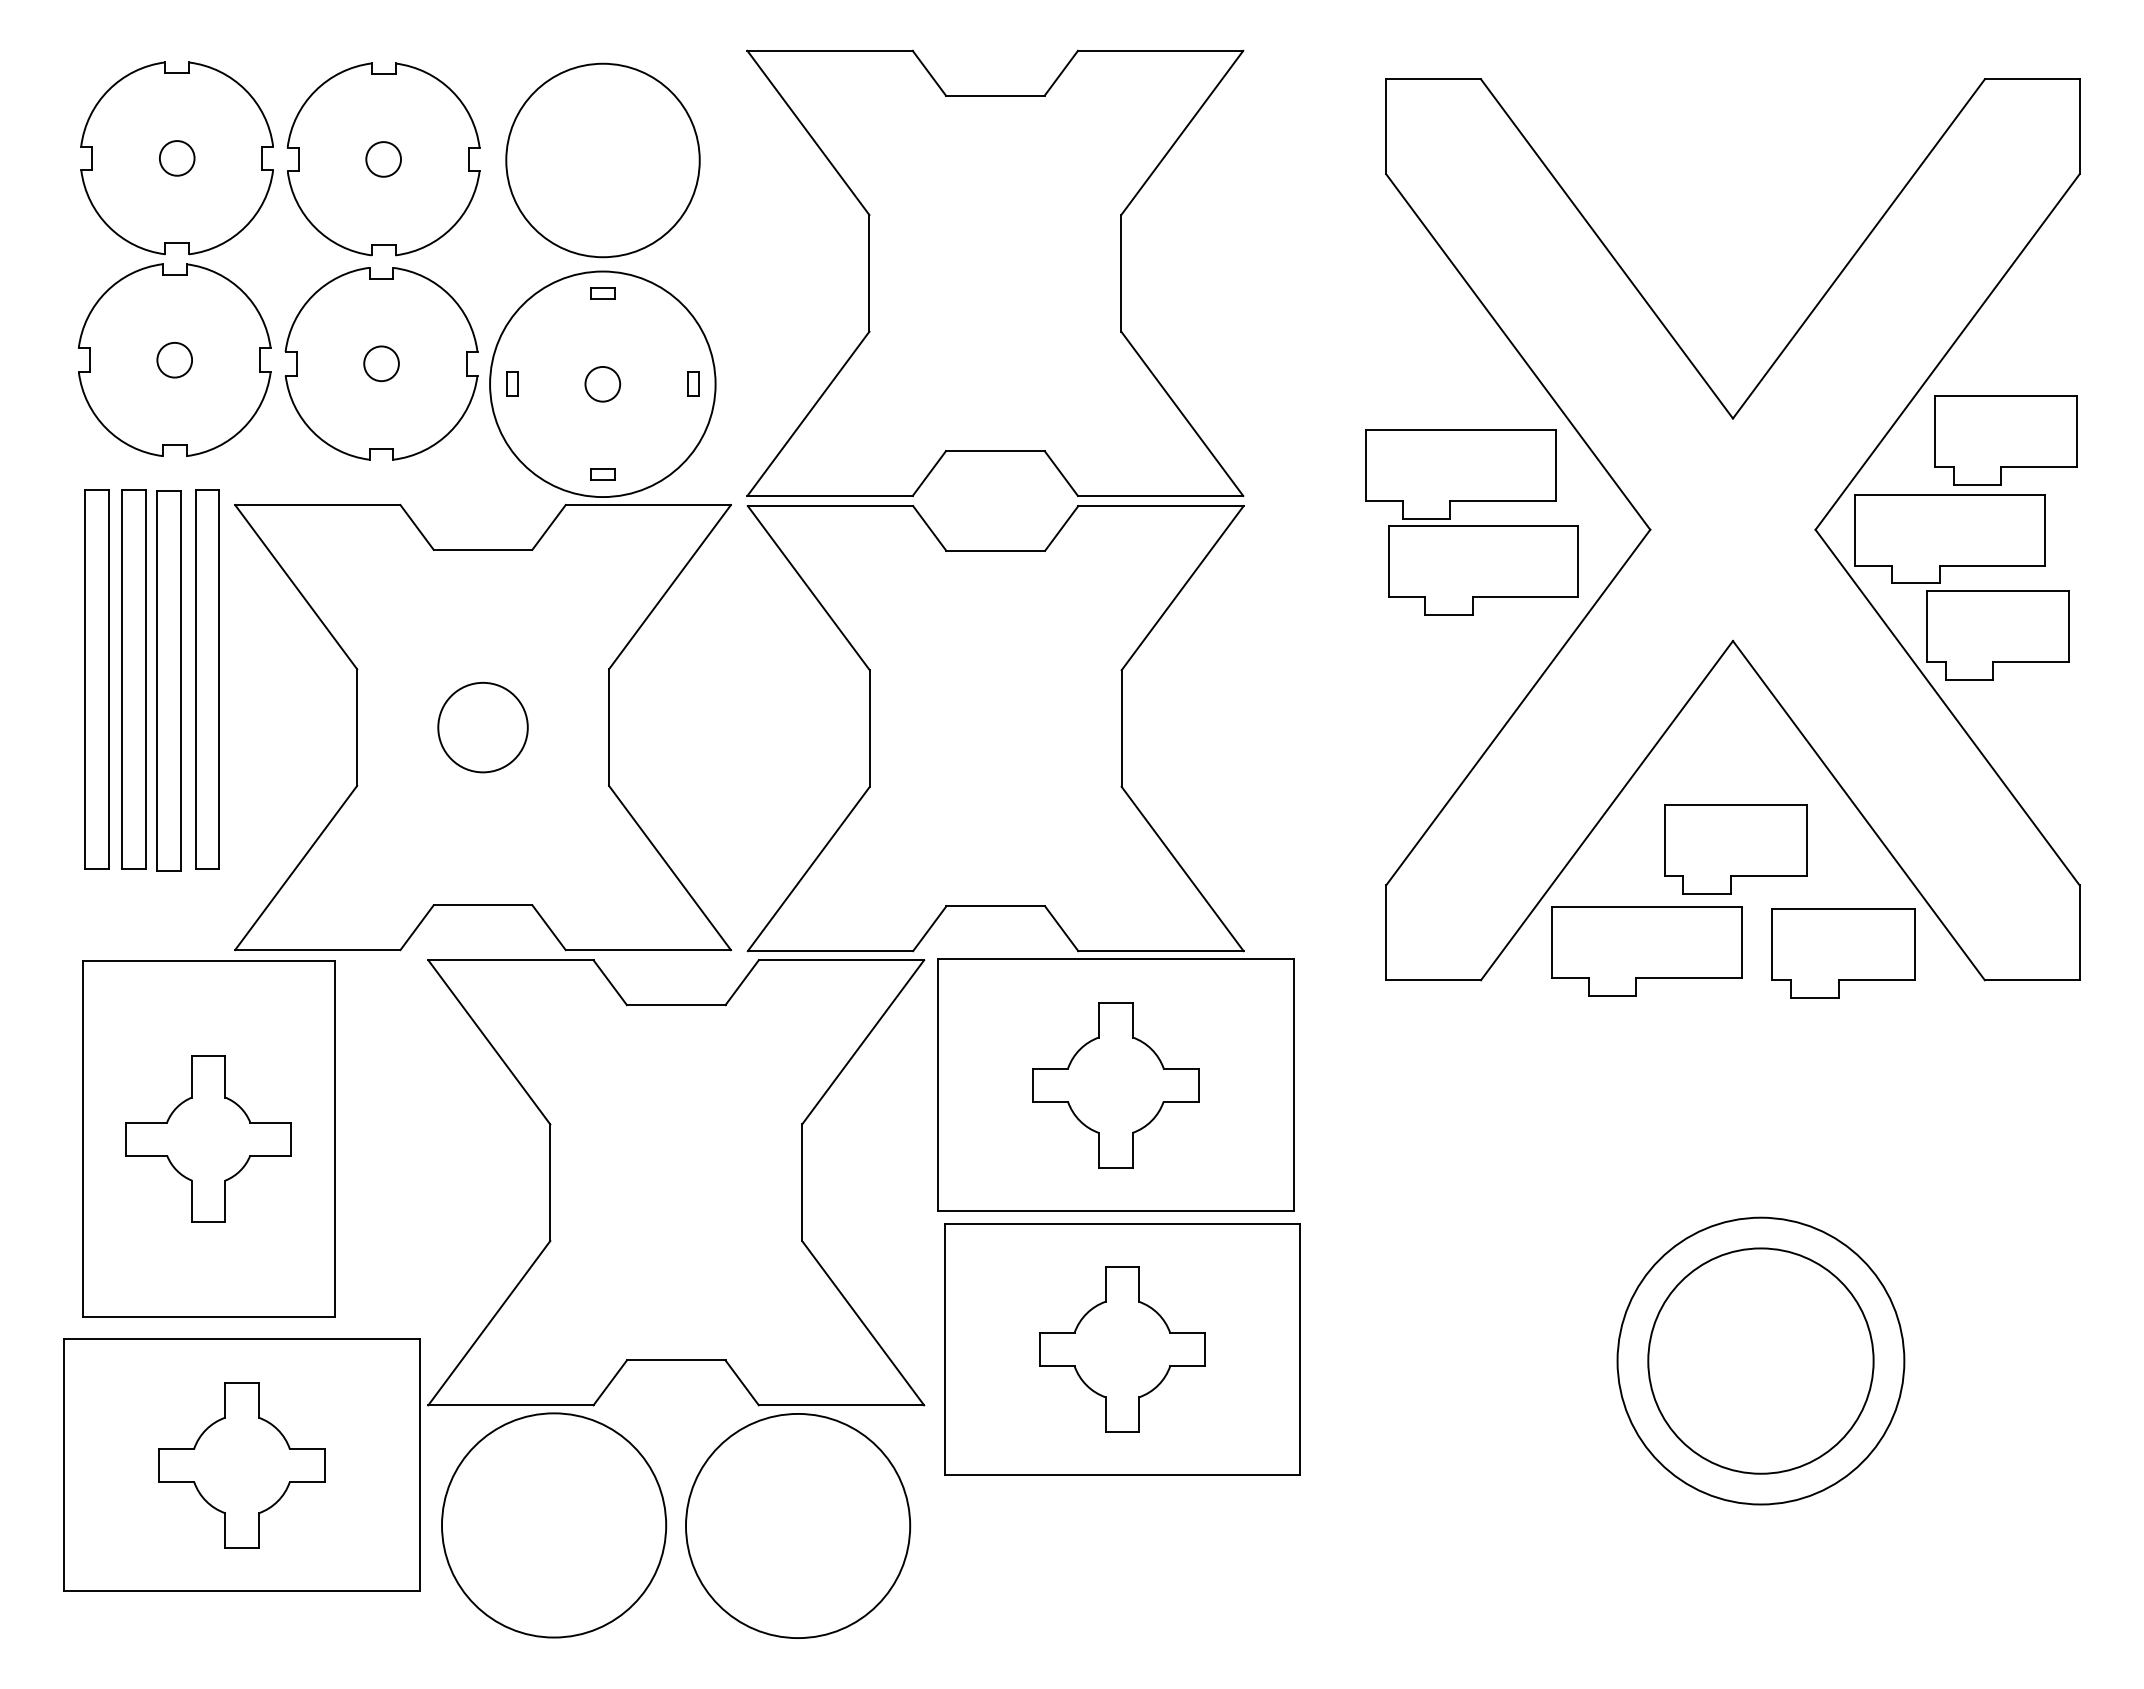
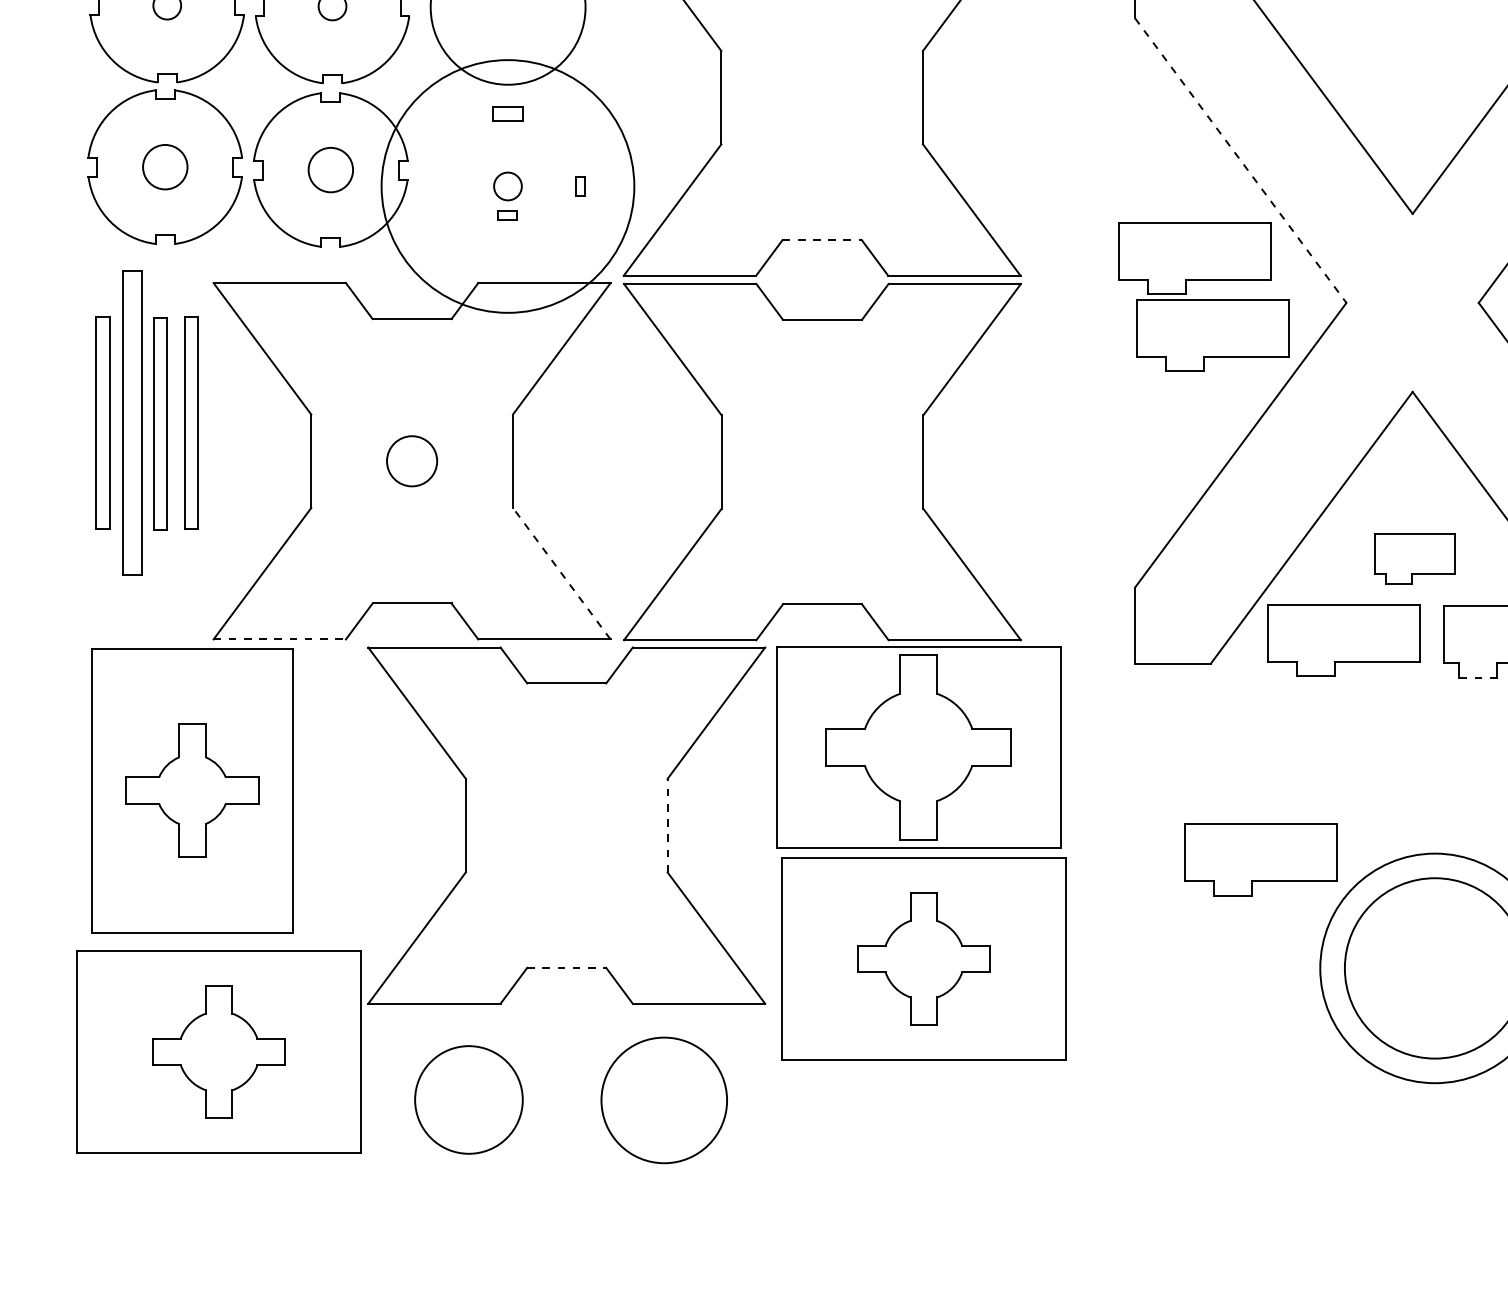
part: (602, 293) -> (507, 113), size x1.6
line: (1518, 352) -> (1240, 161), solid -> dashed
circle: (174, 359) -> (165, 166), size x1.6
circle: (381, 363) -> (330, 169), size x1.6
part: (512, 383) -> (435, 185), removed
circle: (602, 384) -> (507, 186), size x1.4
line: (995, 451) -> (822, 240), solid -> dashed
part: (602, 474) -> (506, 215), moved
part: (96, 679) -> (102, 422), size x0.7
part: (207, 679) -> (191, 422), size x0.7
part: (168, 680) -> (160, 423), size x0.7
circle: (482, 727) -> (411, 461), size x0.7
part: (1735, 849) -> (1414, 558), size x0.7
line: (669, 867) -> (561, 573), solid -> dashed
line: (317, 950) -> (279, 639), solid -> dashed
line: (1815, 997) -> (1478, 677), solid -> dashed
part: (1115, 1085) -> (918, 747), size x1.4
line: (802, 1182) -> (667, 825), solid -> dashed
part: (1542, 1225) -> (1260, 859), added
line: (676, 1360) -> (566, 967), solid -> dashed
circle: (554, 1525) -> (469, 1100), size x0.6
circle: (798, 1525) -> (664, 1100), size x0.7

